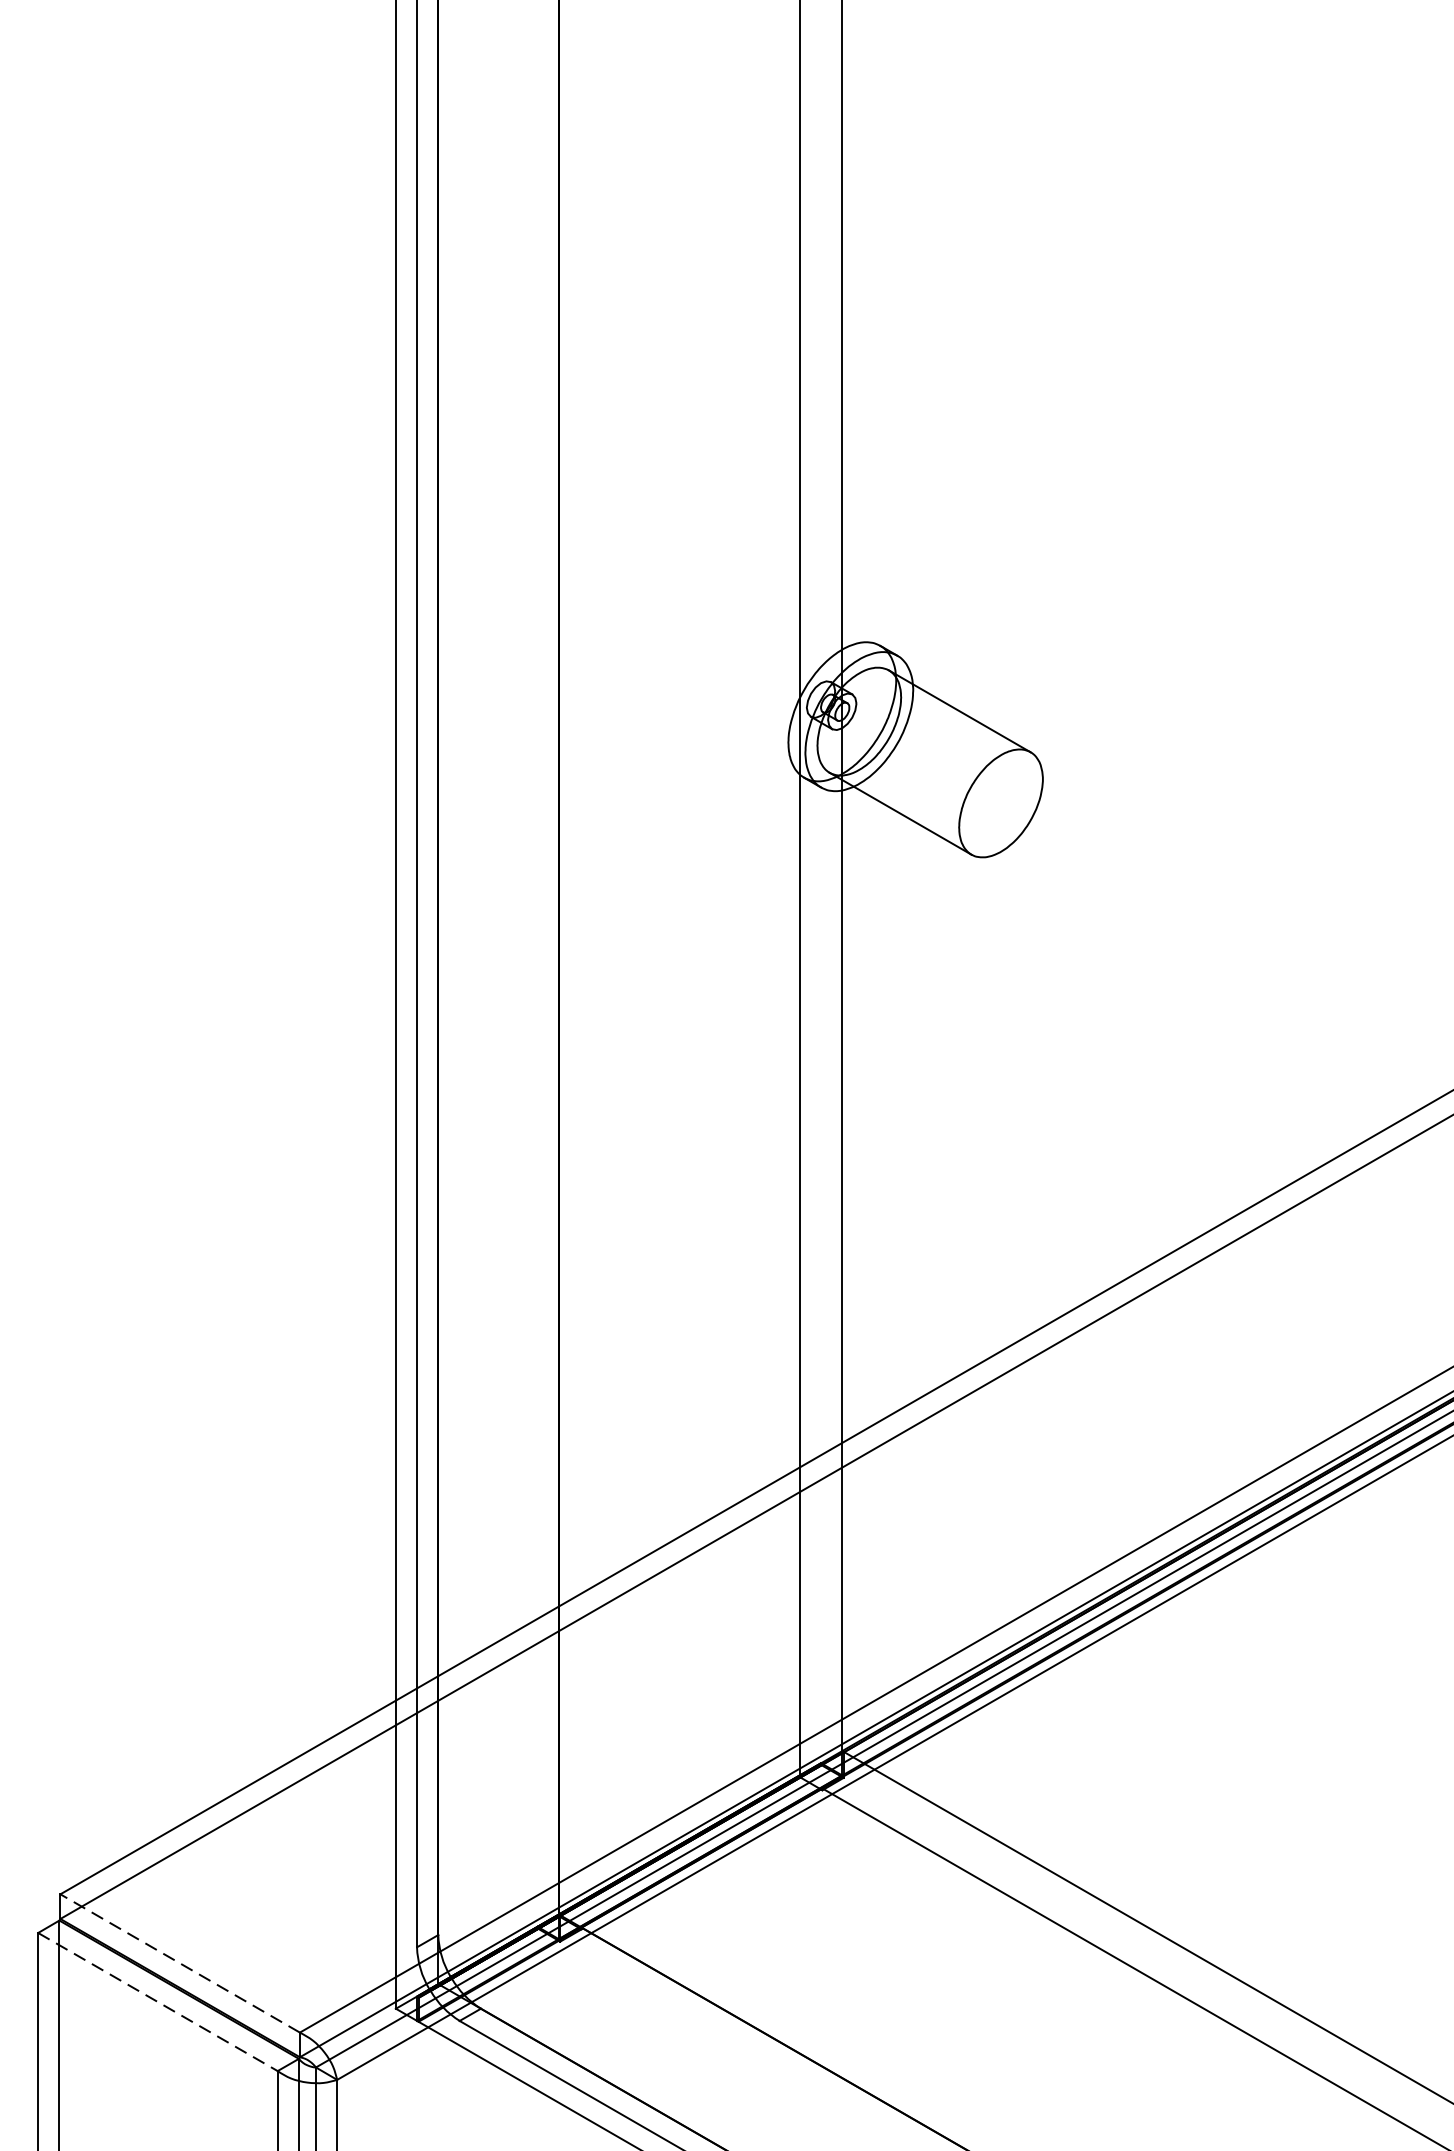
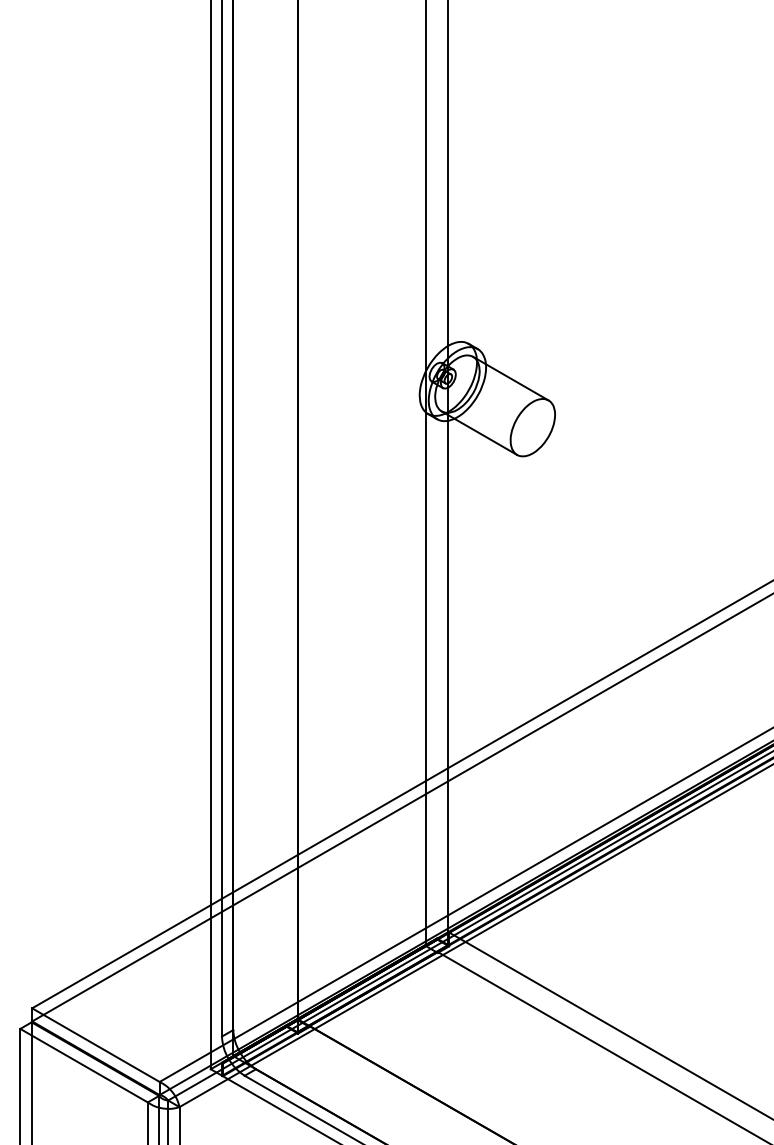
line: (179, 1964) -> (95, 1045), dashed -> solid
line: (158, 2001) -> (84, 1065), dashed -> solid

